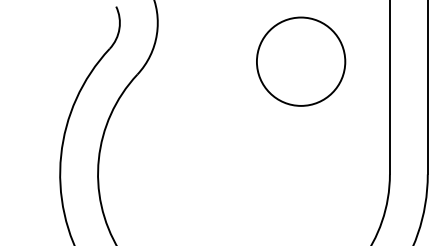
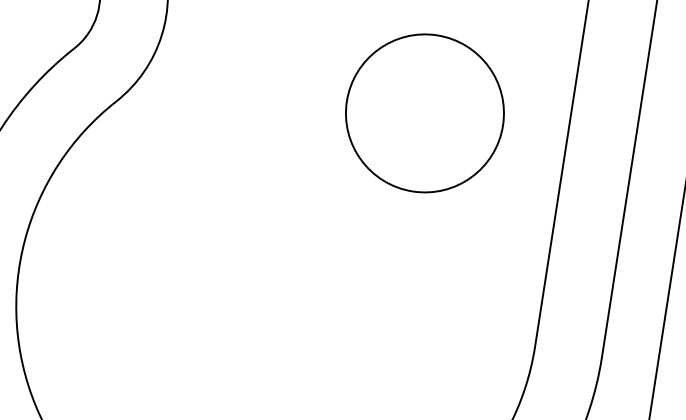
circle: (301, 61) -> (425, 113), moved

